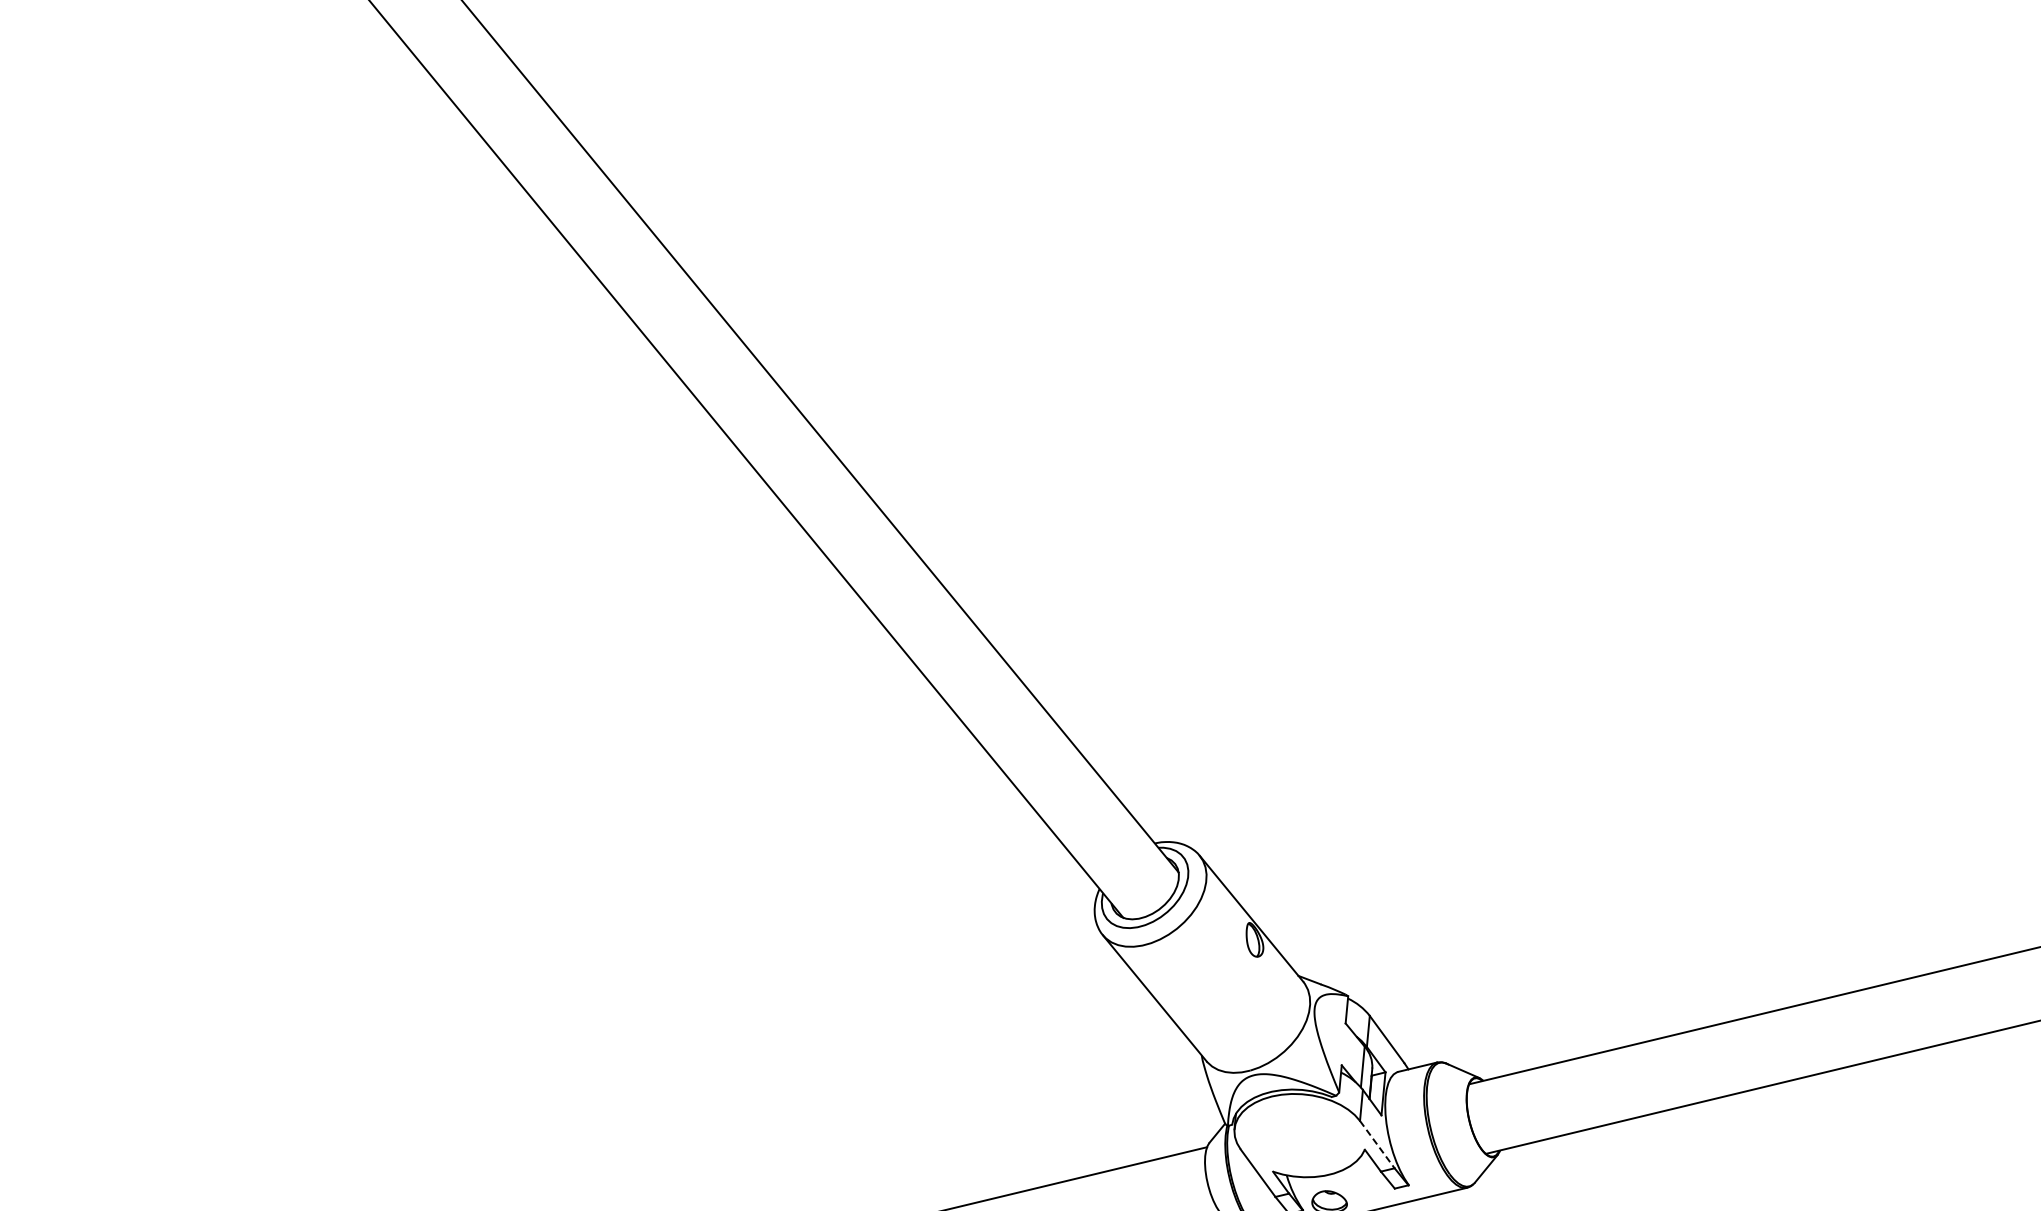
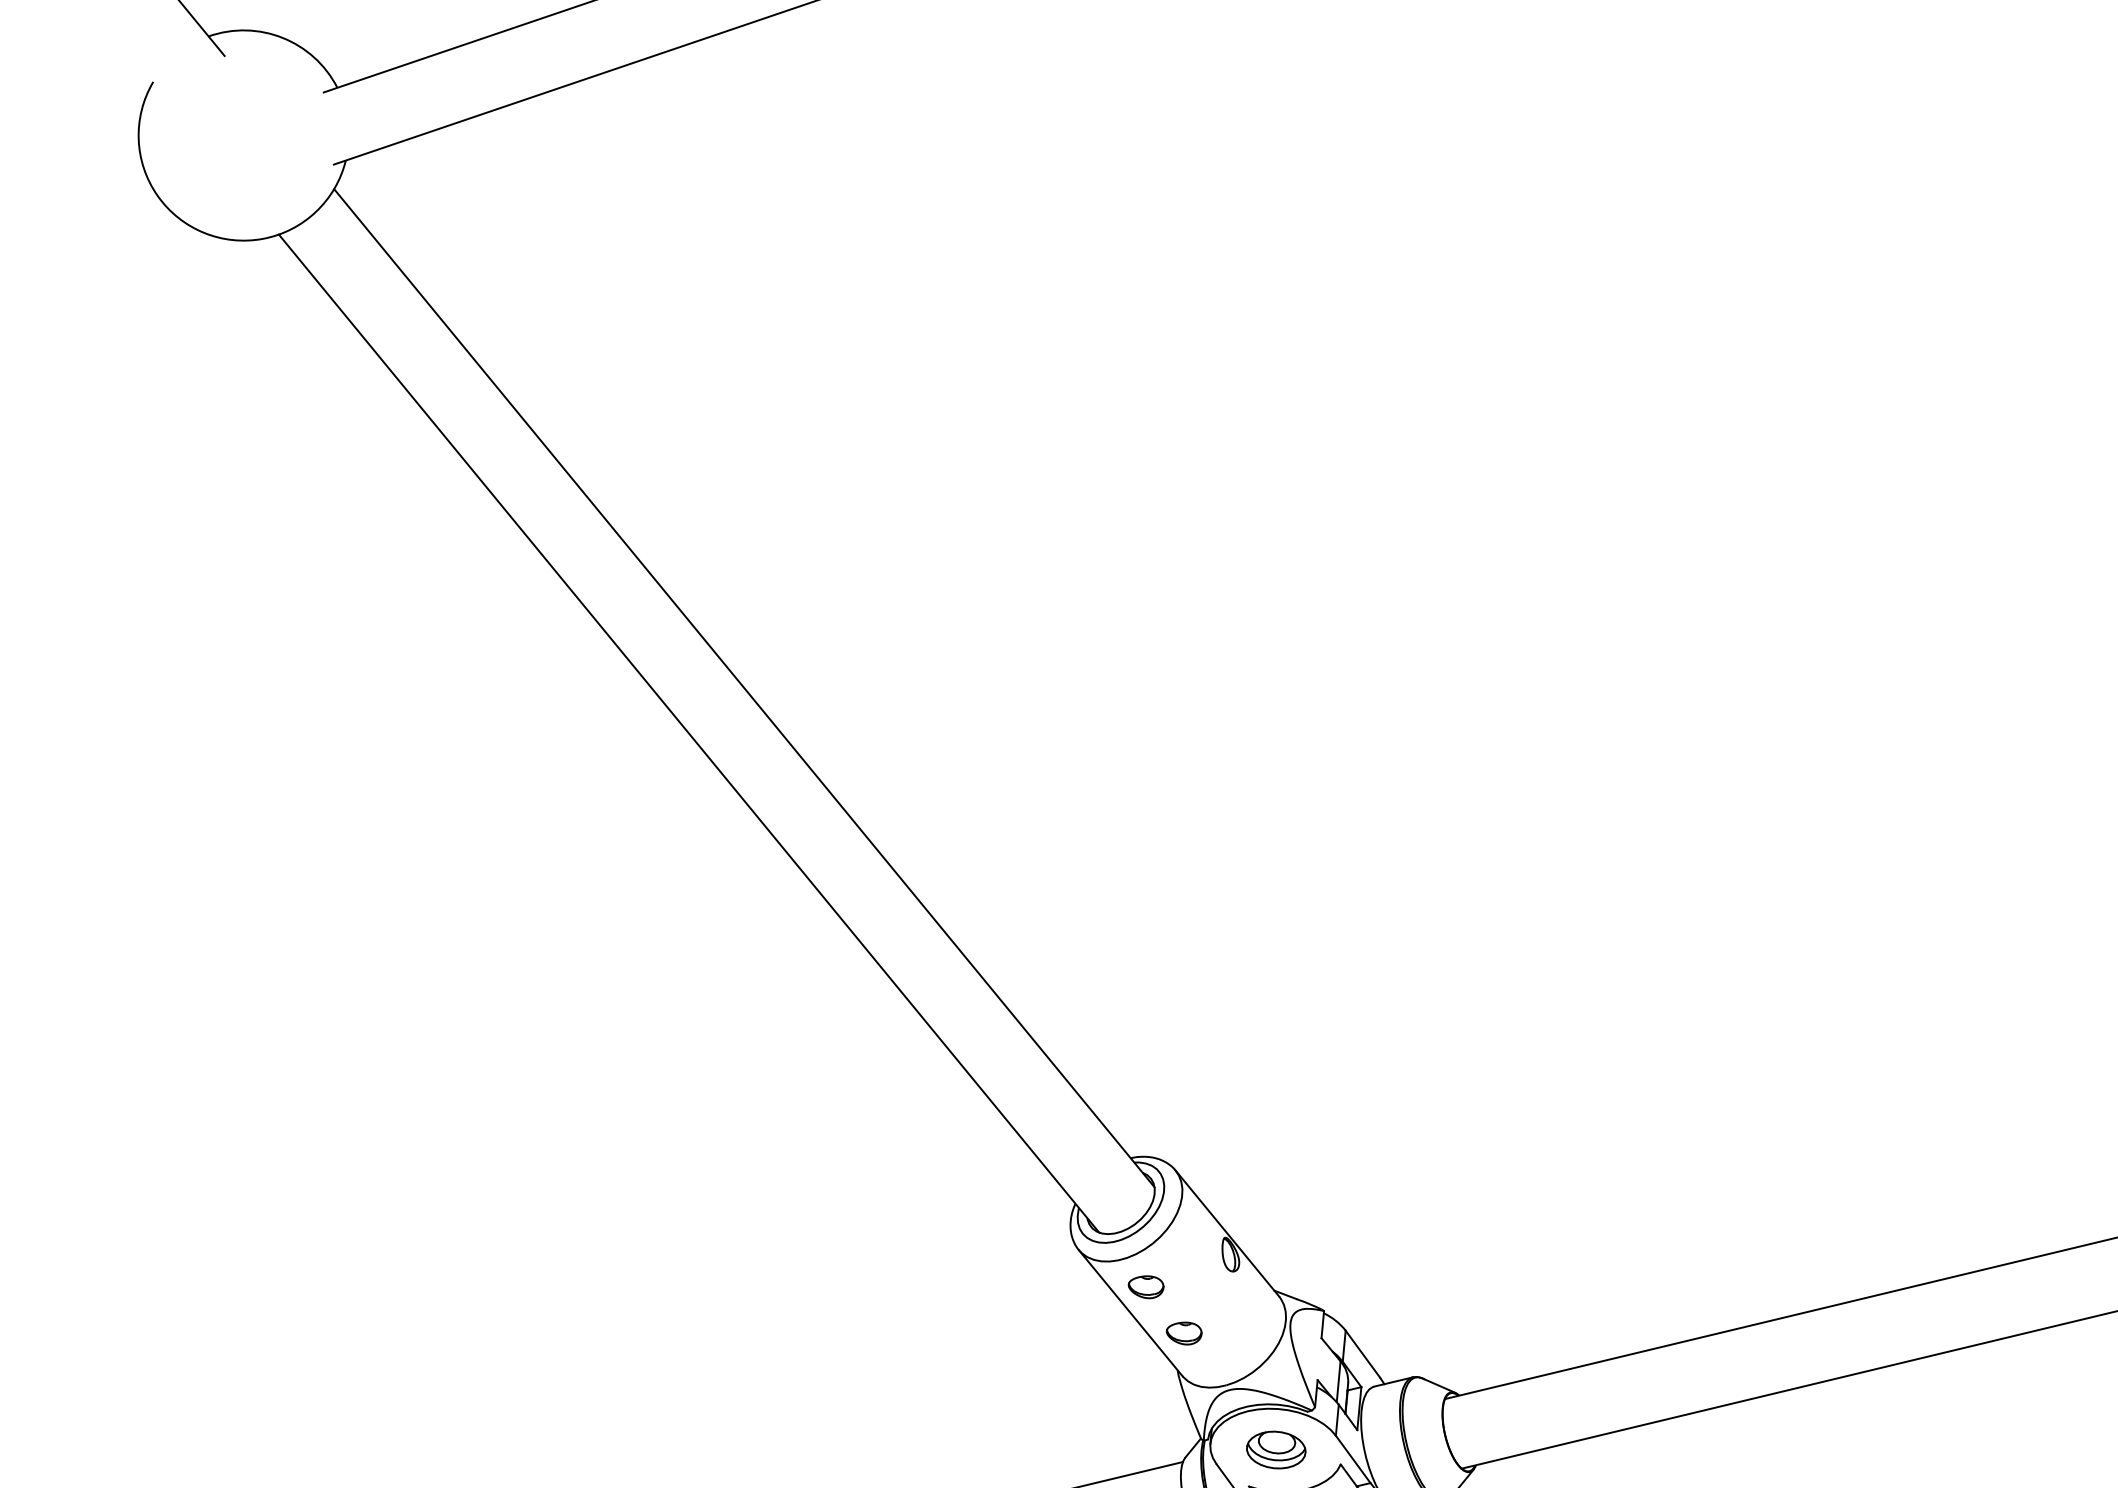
part: (1169, 972) -> (1145, 1287), added
part: (1207, 1018) -> (1183, 1333), added
part: (1300, 1134) -> (1276, 1449), added
line: (1377, 1144) -> (1353, 1459), dashed -> solid

